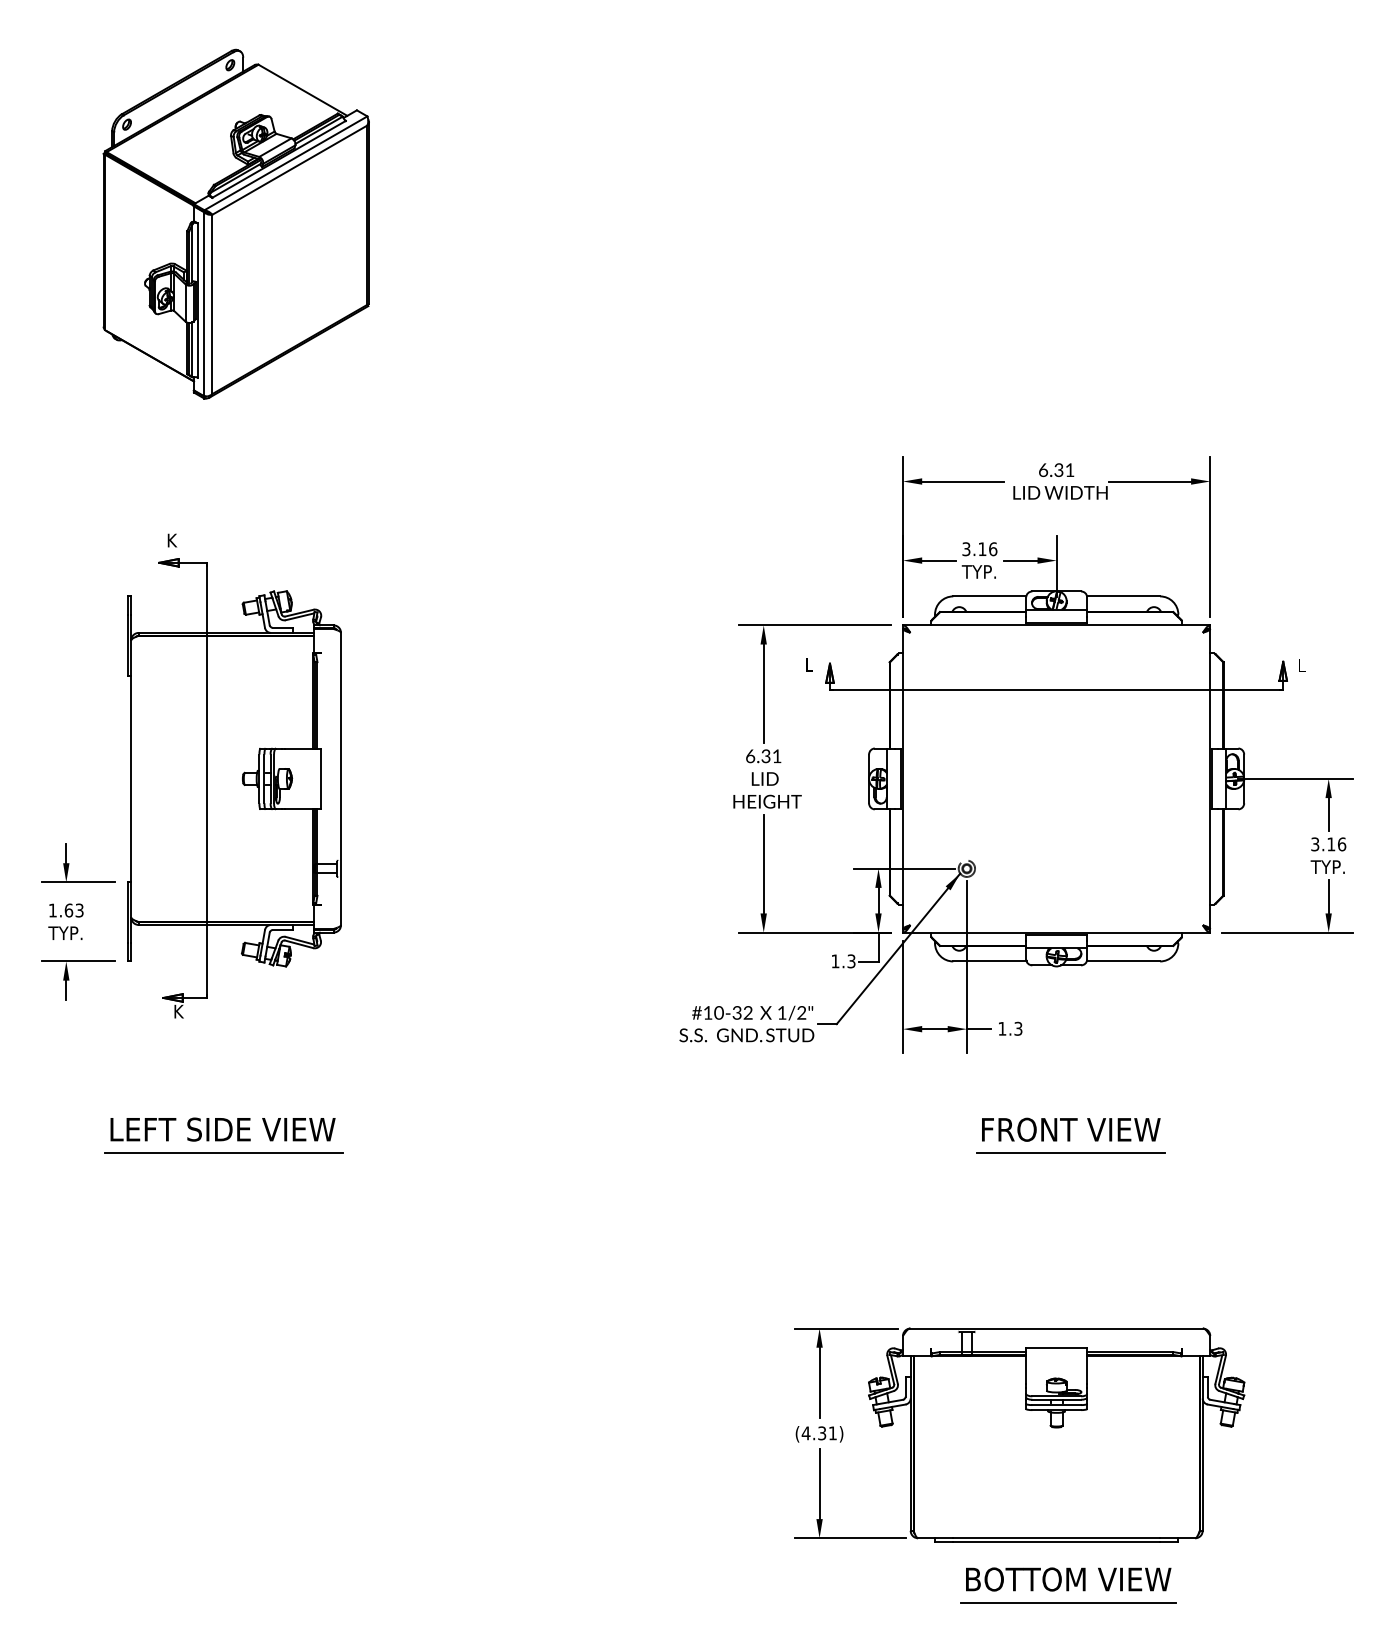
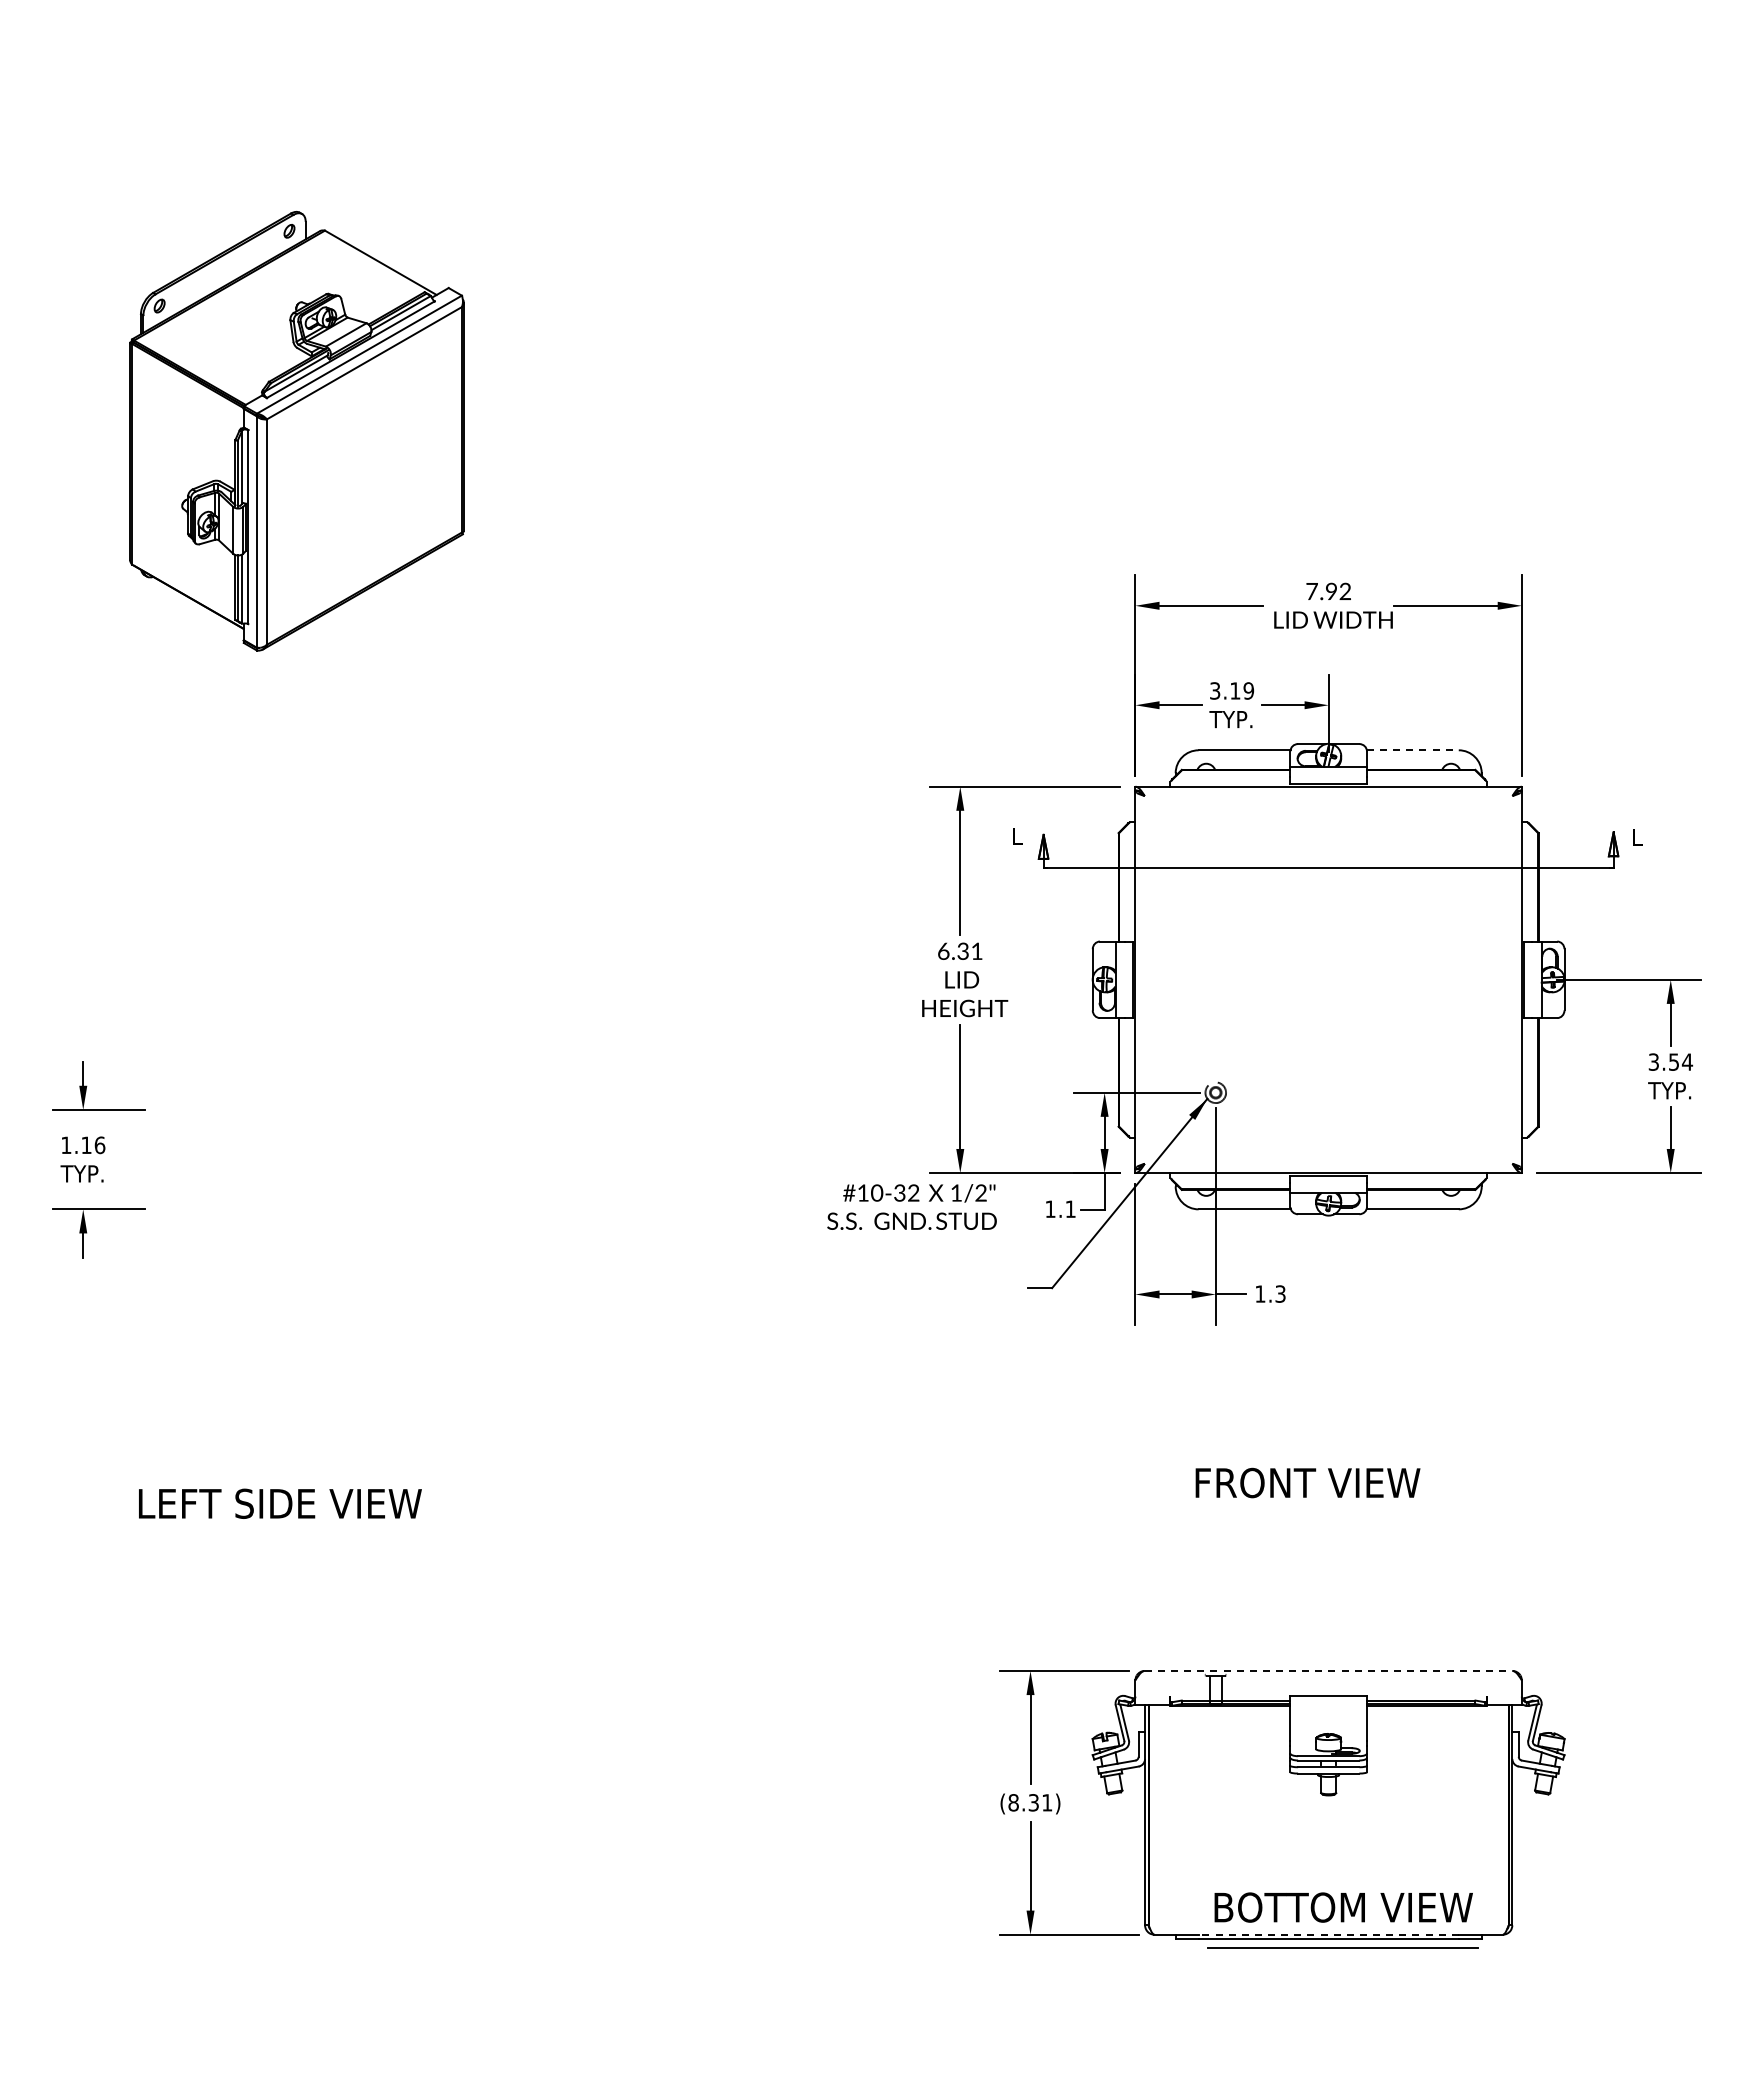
part: (235, 224) -> (296, 431), moved
text: (1056, 470) -> (1328, 591), 6.31 -> 7.92
text: (992, 548) -> (1248, 690), 3.16 -> 3.19
line: (1123, 596) -> (1412, 750), solid -> dashed
part: (234, 775) -> (294, 975), removed
text: (1337, 843) -> (1681, 1061), 3.16 -> 3.54
text: (74, 910) -> (93, 1145), 1.63 -> 1.16
text: (851, 961) -> (1070, 1209), 1.3 -> 1.1
text: (746, 1023) -> (911, 1206), moved
text: (223, 1129) -> (280, 1503), moved
text: (1070, 1129) -> (1307, 1482), moved
line: (223, 1152) -> (281, 1449), removed
line: (1070, 1152) -> (1345, 1449), removed
line: (1056, 1328) -> (1328, 1670), solid -> dashed
text: (806, 1433) -> (1013, 1802), (4.31) -> (8.31)
line: (1056, 1538) -> (1328, 1934), solid -> dashed
text: (1068, 1579) -> (1343, 1907), moved
line: (1067, 1602) -> (1342, 1947), moved

